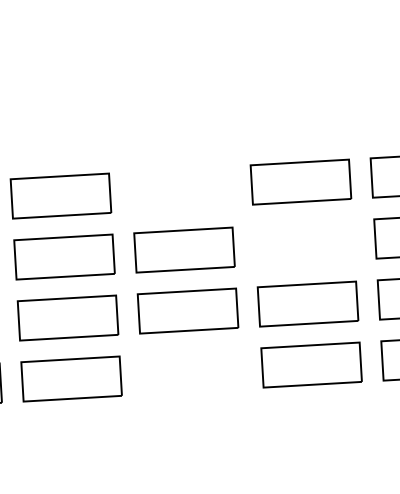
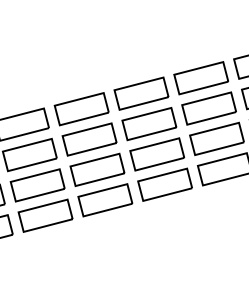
part: (180, 189) -> (81, 109), added
part: (304, 243) -> (149, 124), added
part: (191, 372) -> (105, 200), added

